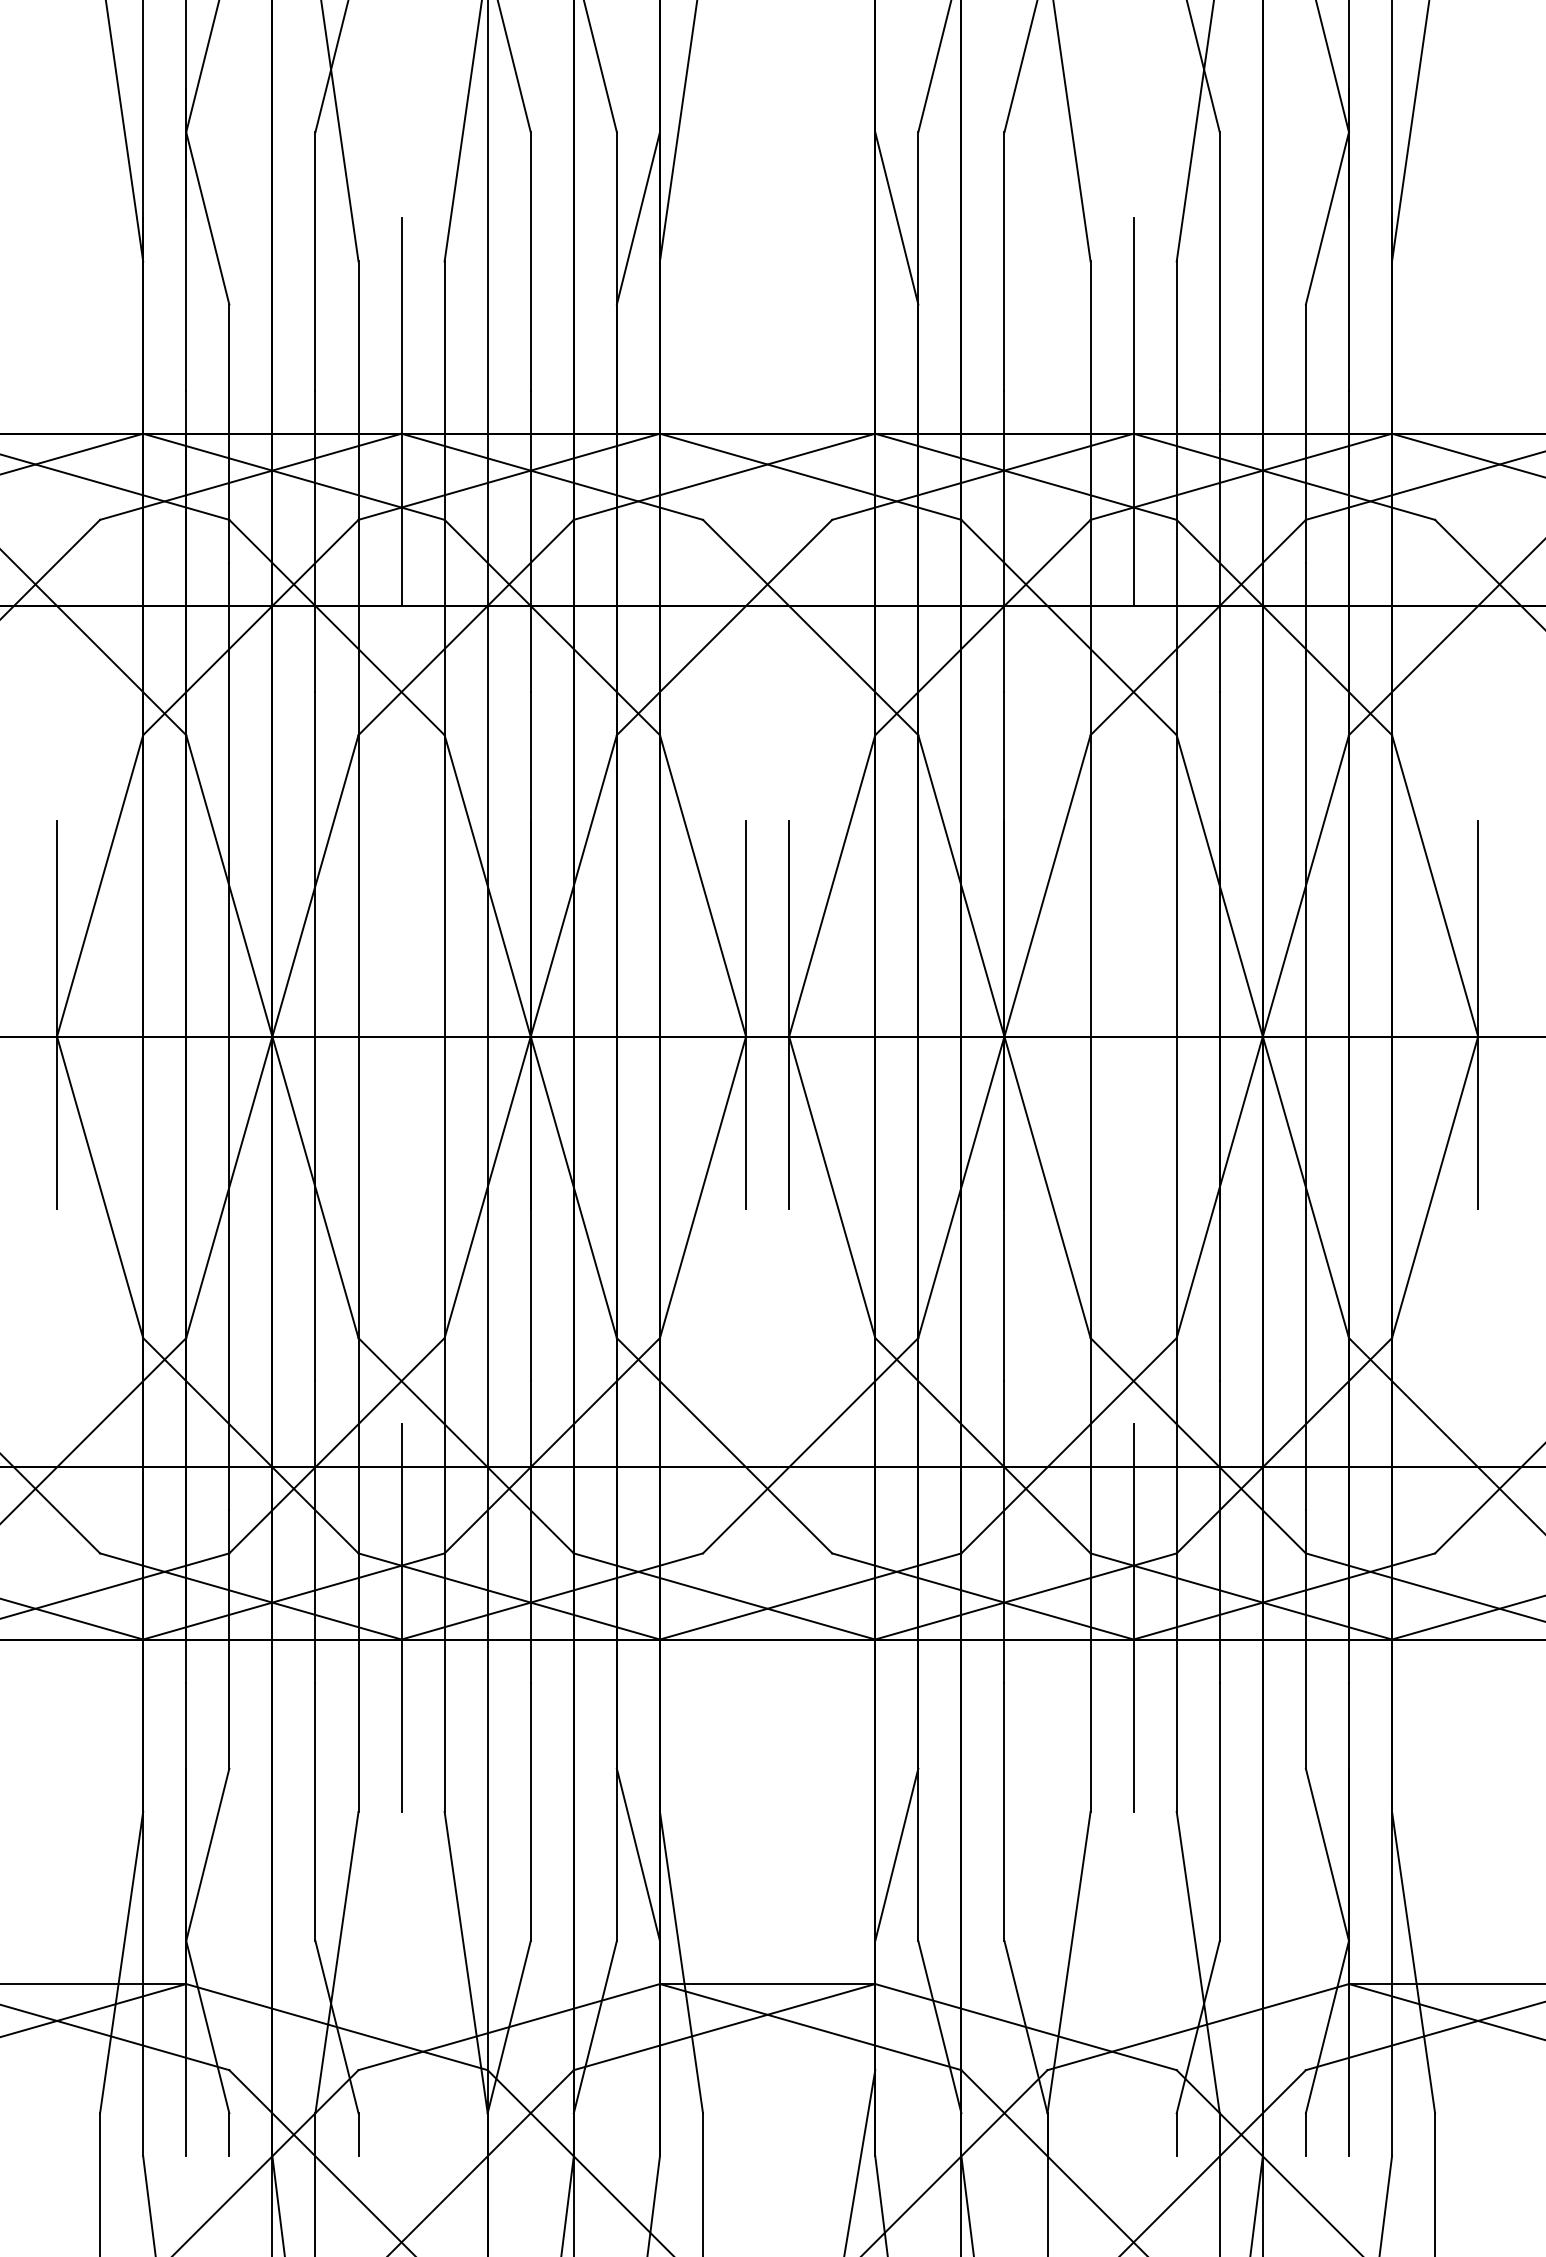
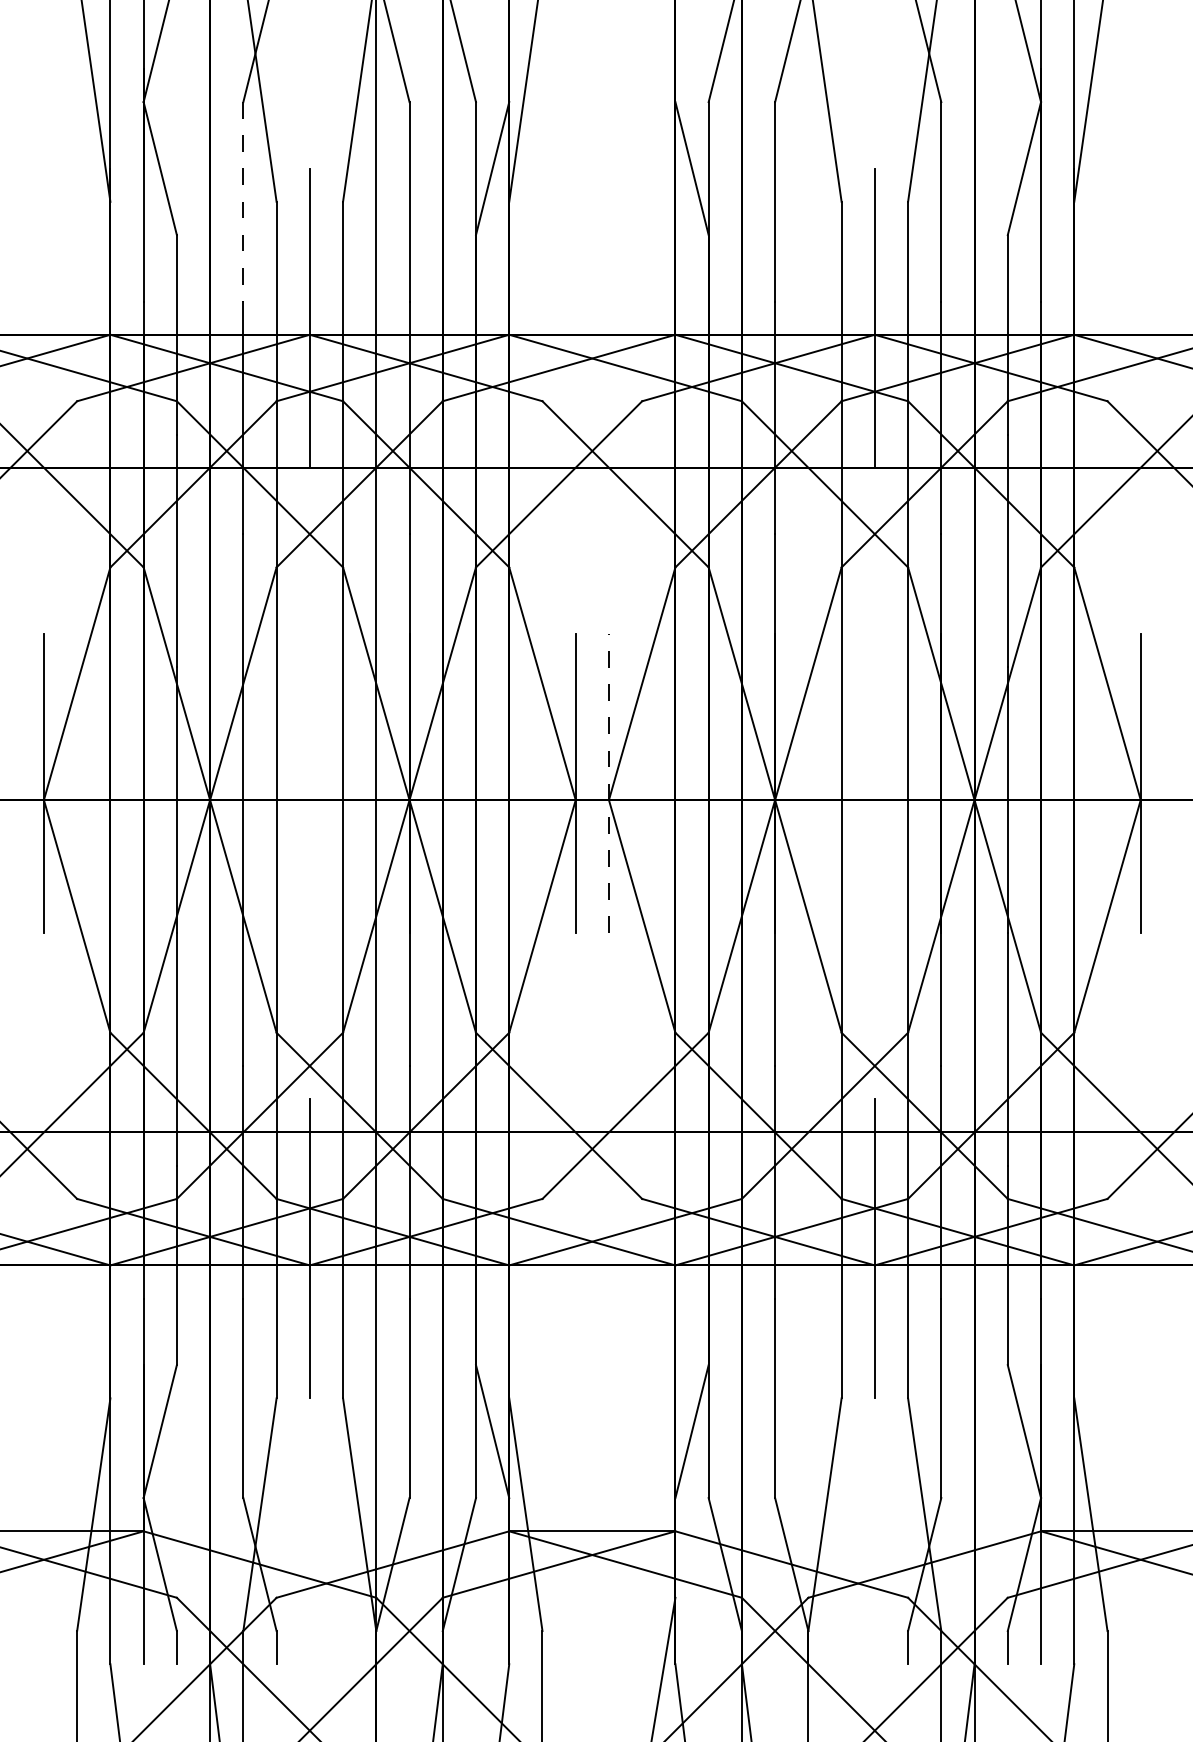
line: (315, 261) -> (243, 201), solid -> dashed
line: (789, 1015) -> (609, 783), solid -> dashed

